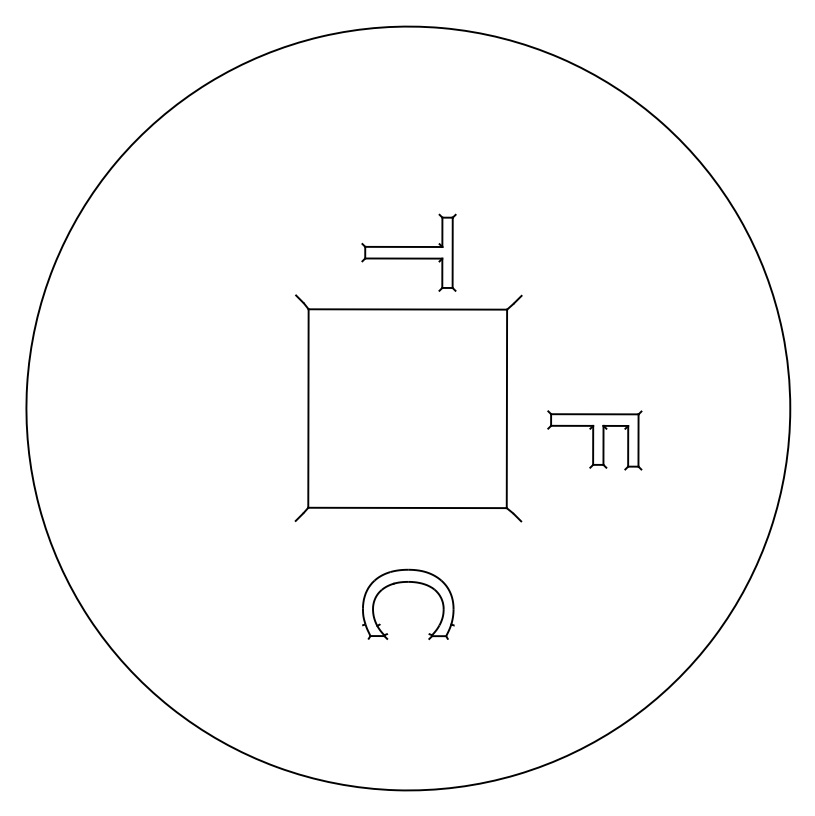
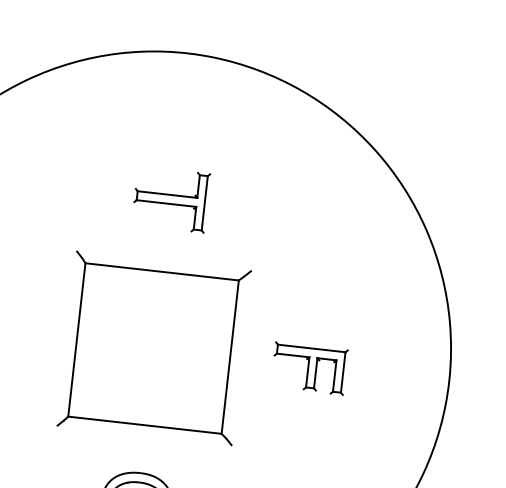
part: (408, 252) -> (170, 199), moved
part: (594, 440) -> (309, 368), moved

